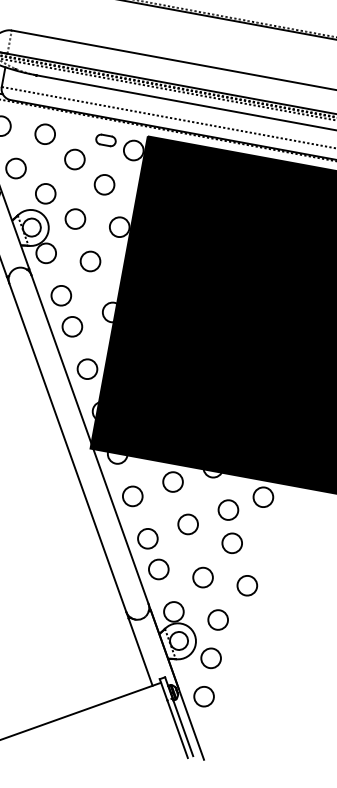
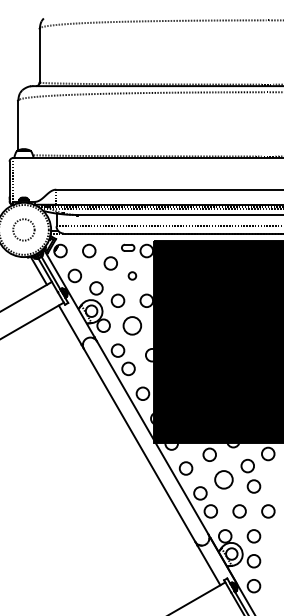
circle: (104, 184) -> (132, 275), size x0.6
circle: (90, 261) -> (132, 325), size x1.4
circle: (188, 524) -> (224, 479), size x1.4

